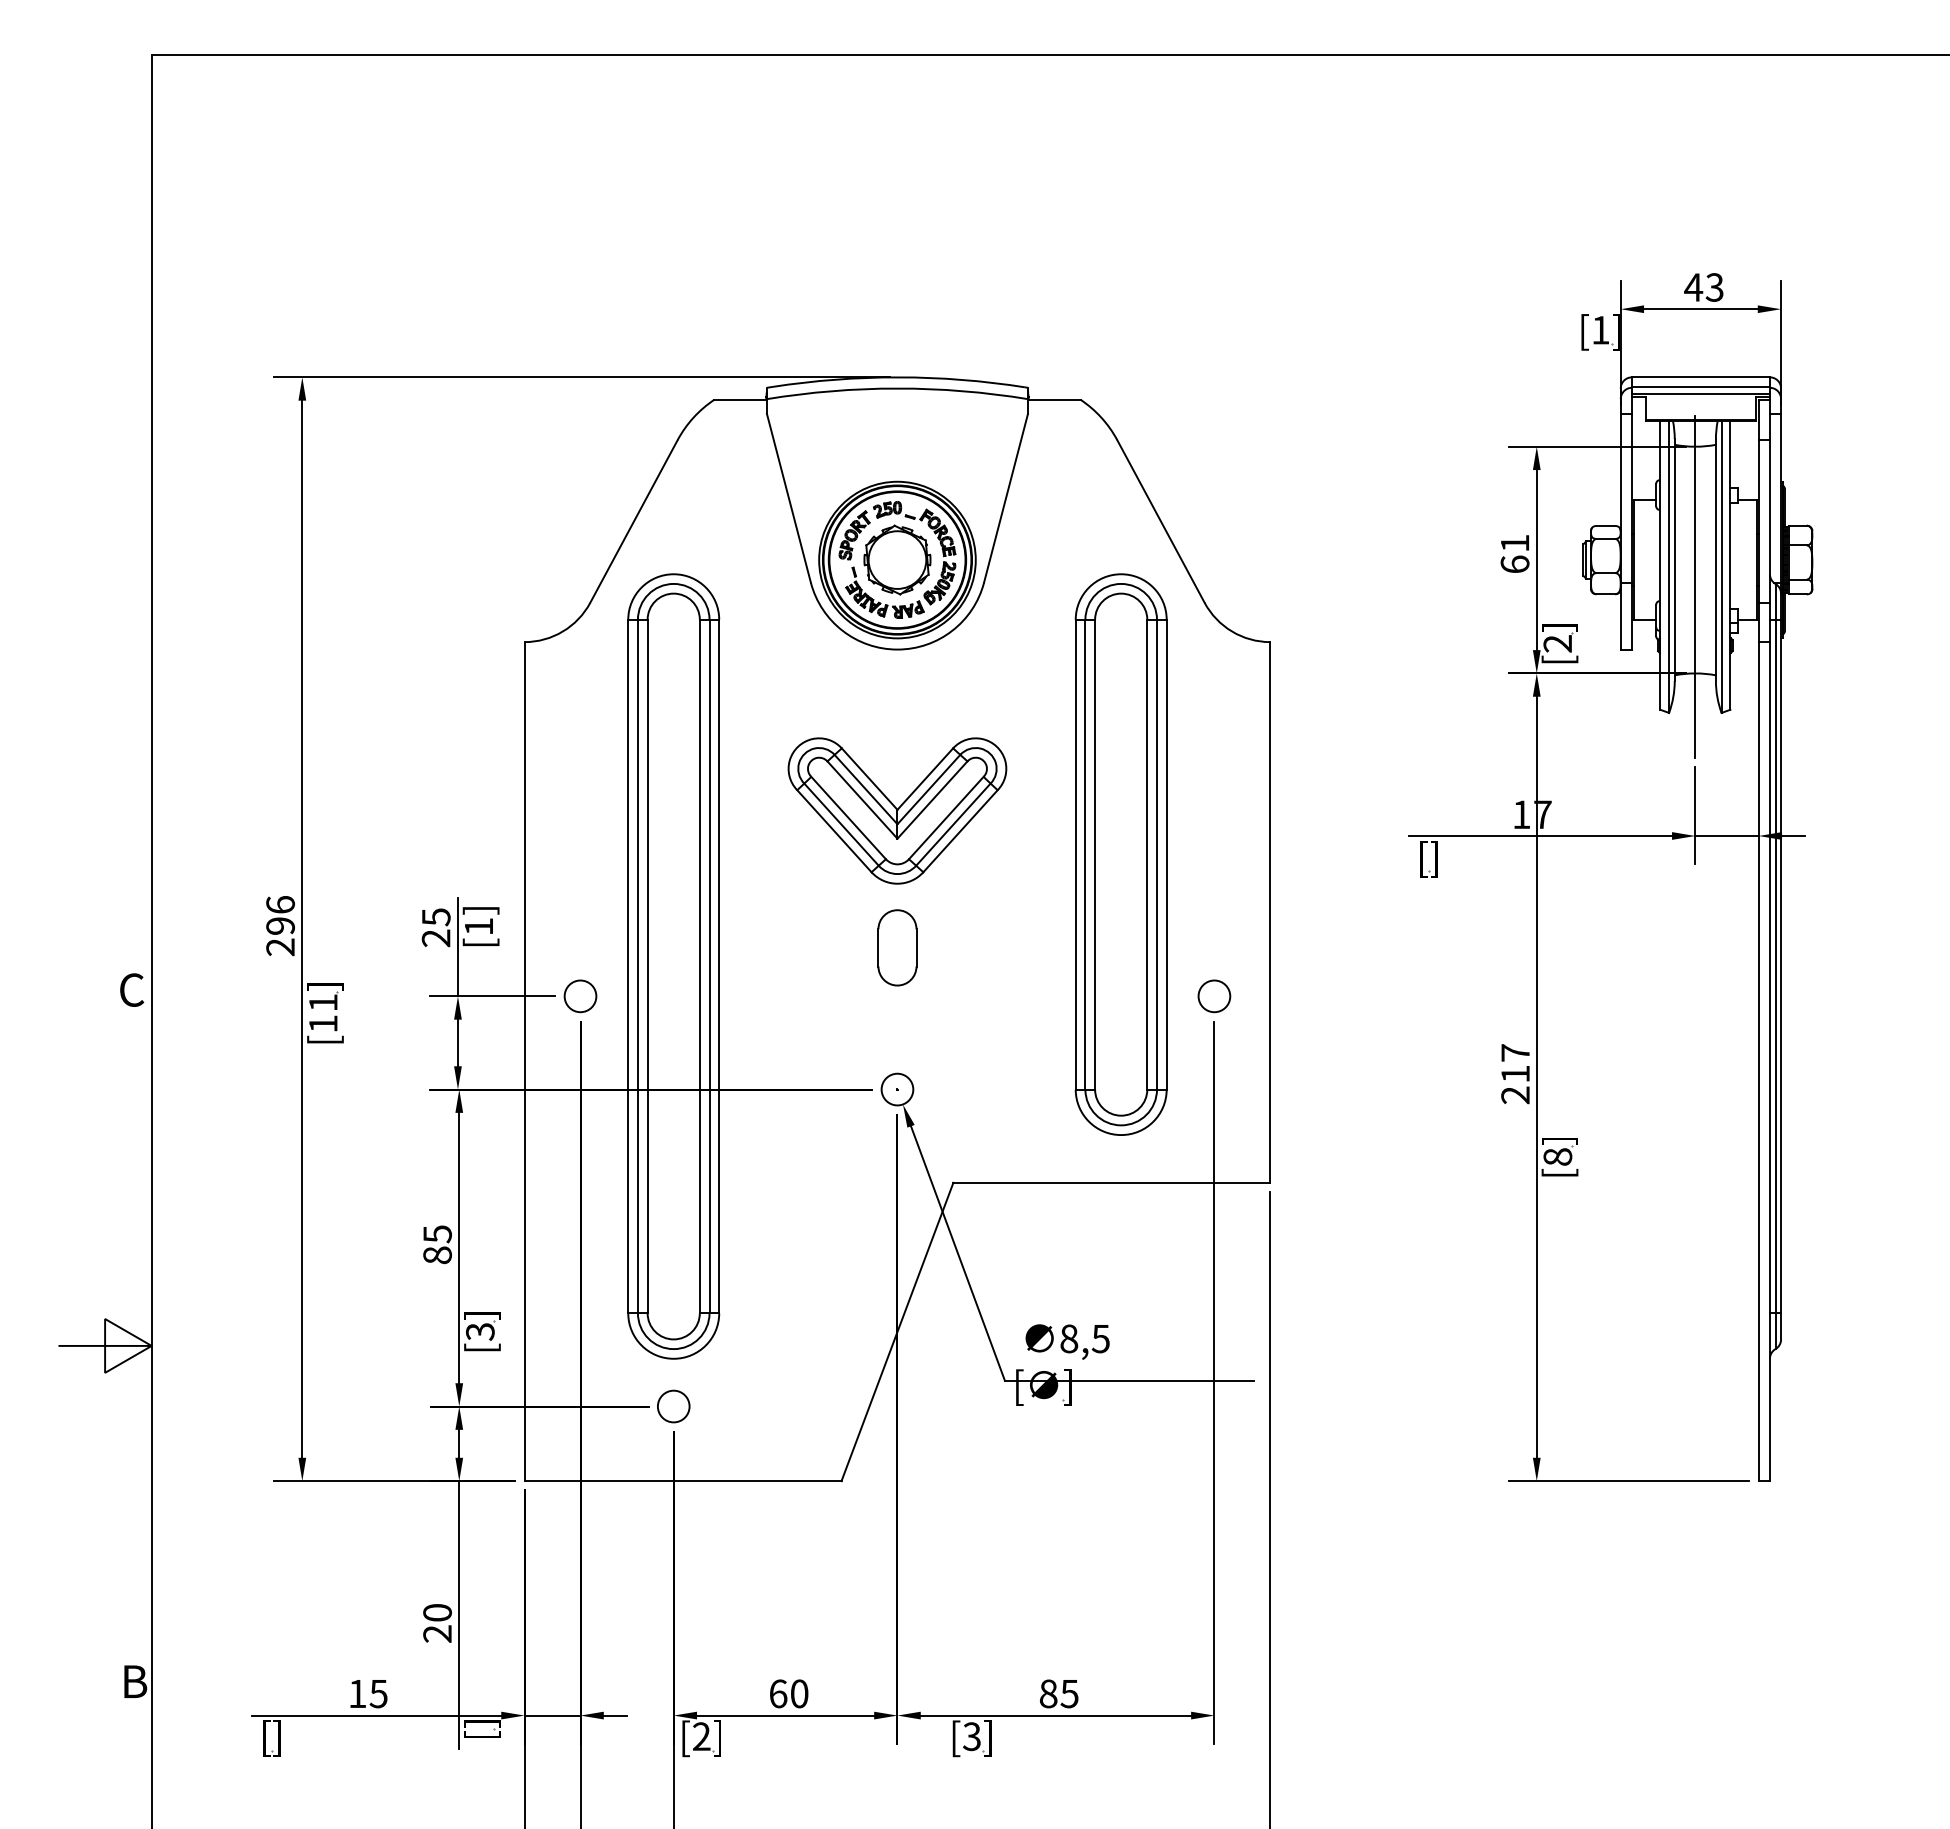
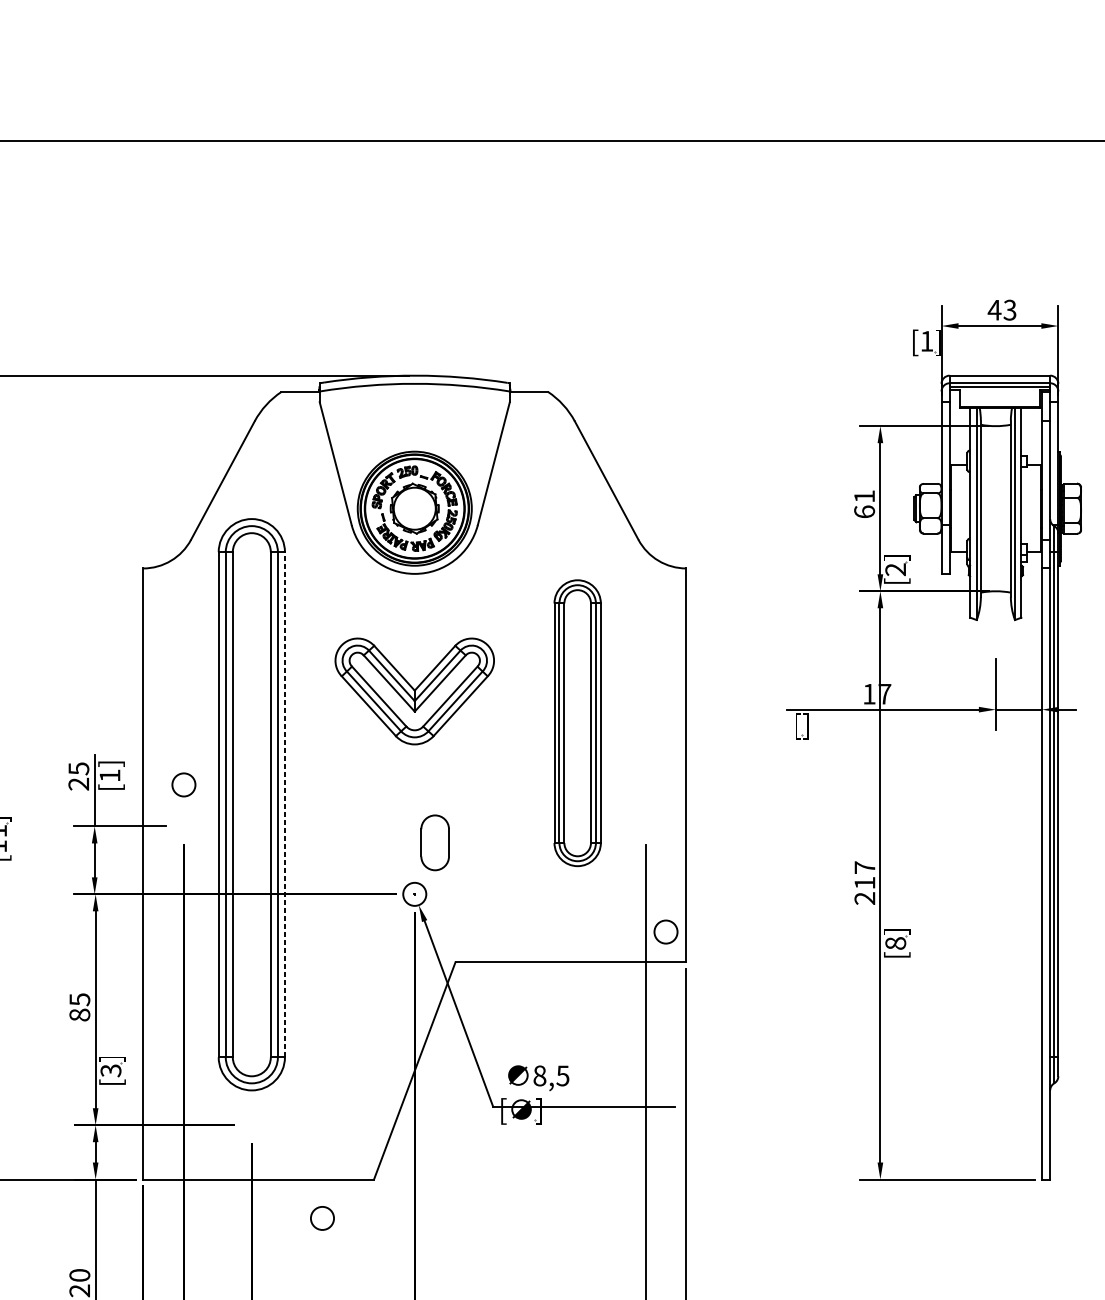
line: (1695, 586) -> (995, 527), removed
part: (1120, 854) -> (577, 723), size x0.7
part: (897, 947) -> (435, 842), moved
line: (719, 966) -> (285, 804), solid -> dashed
circle: (580, 996) -> (183, 785), moved
circle: (1214, 996) -> (666, 932), moved
circle: (673, 1406) -> (322, 1218), moved

